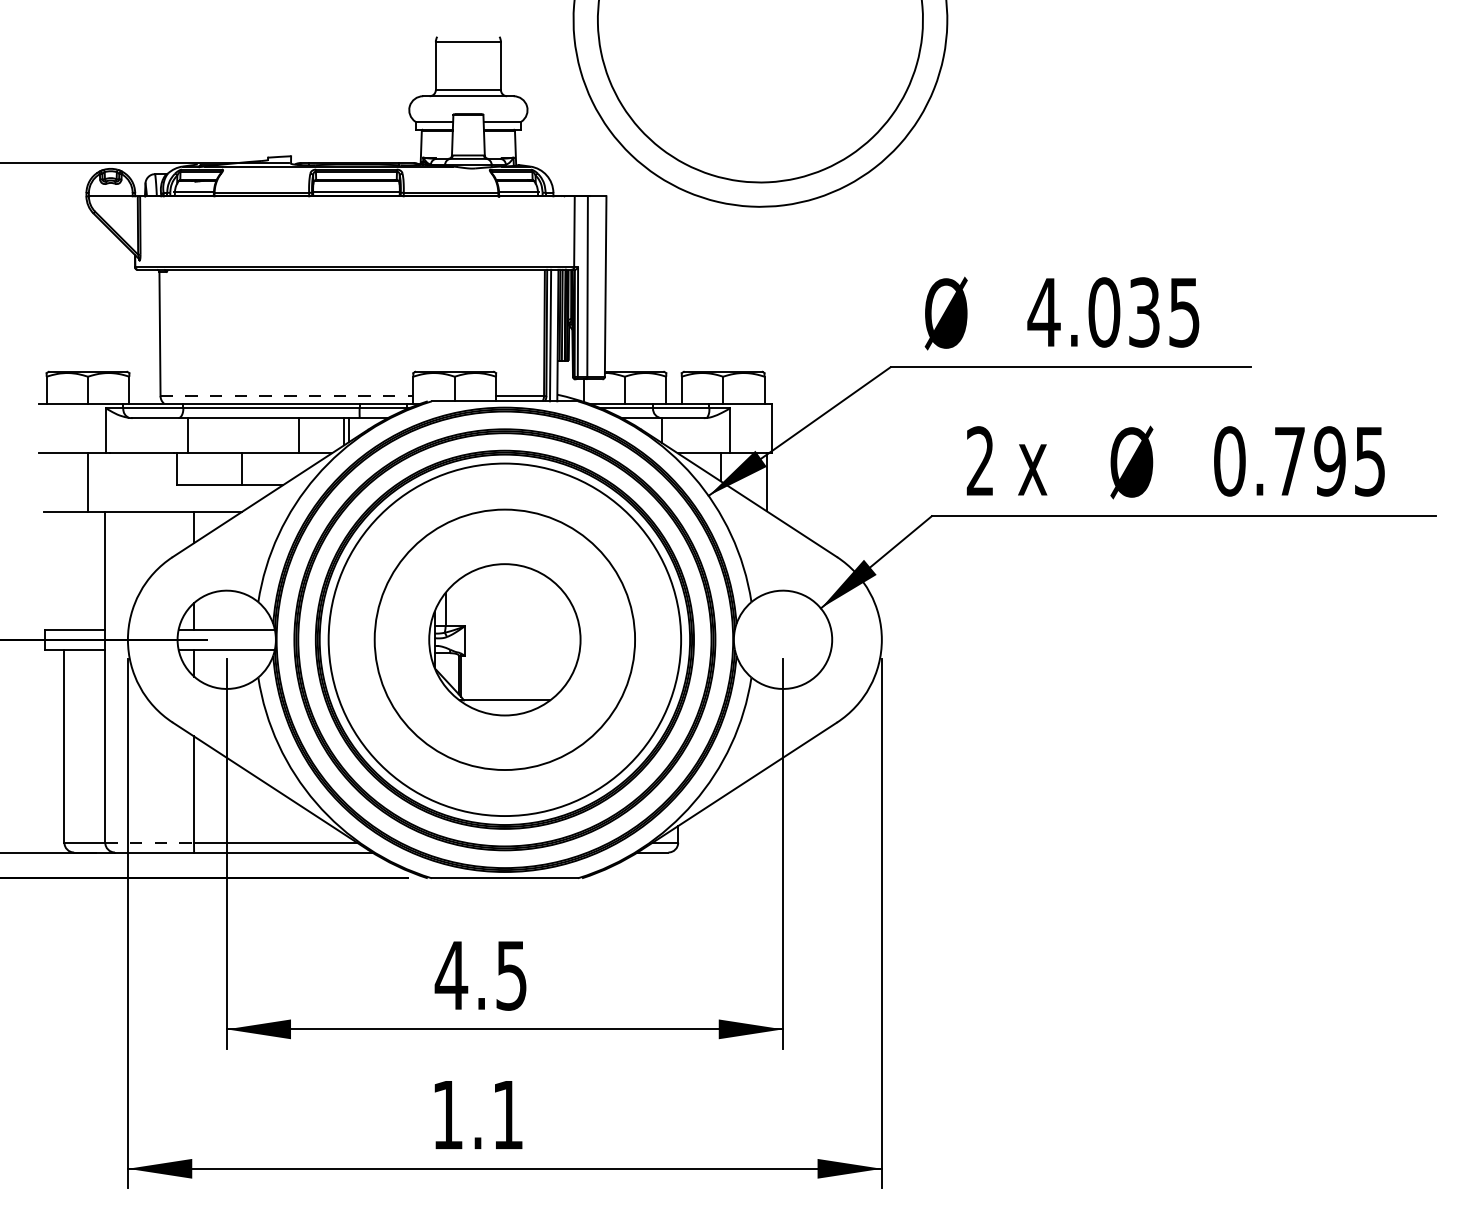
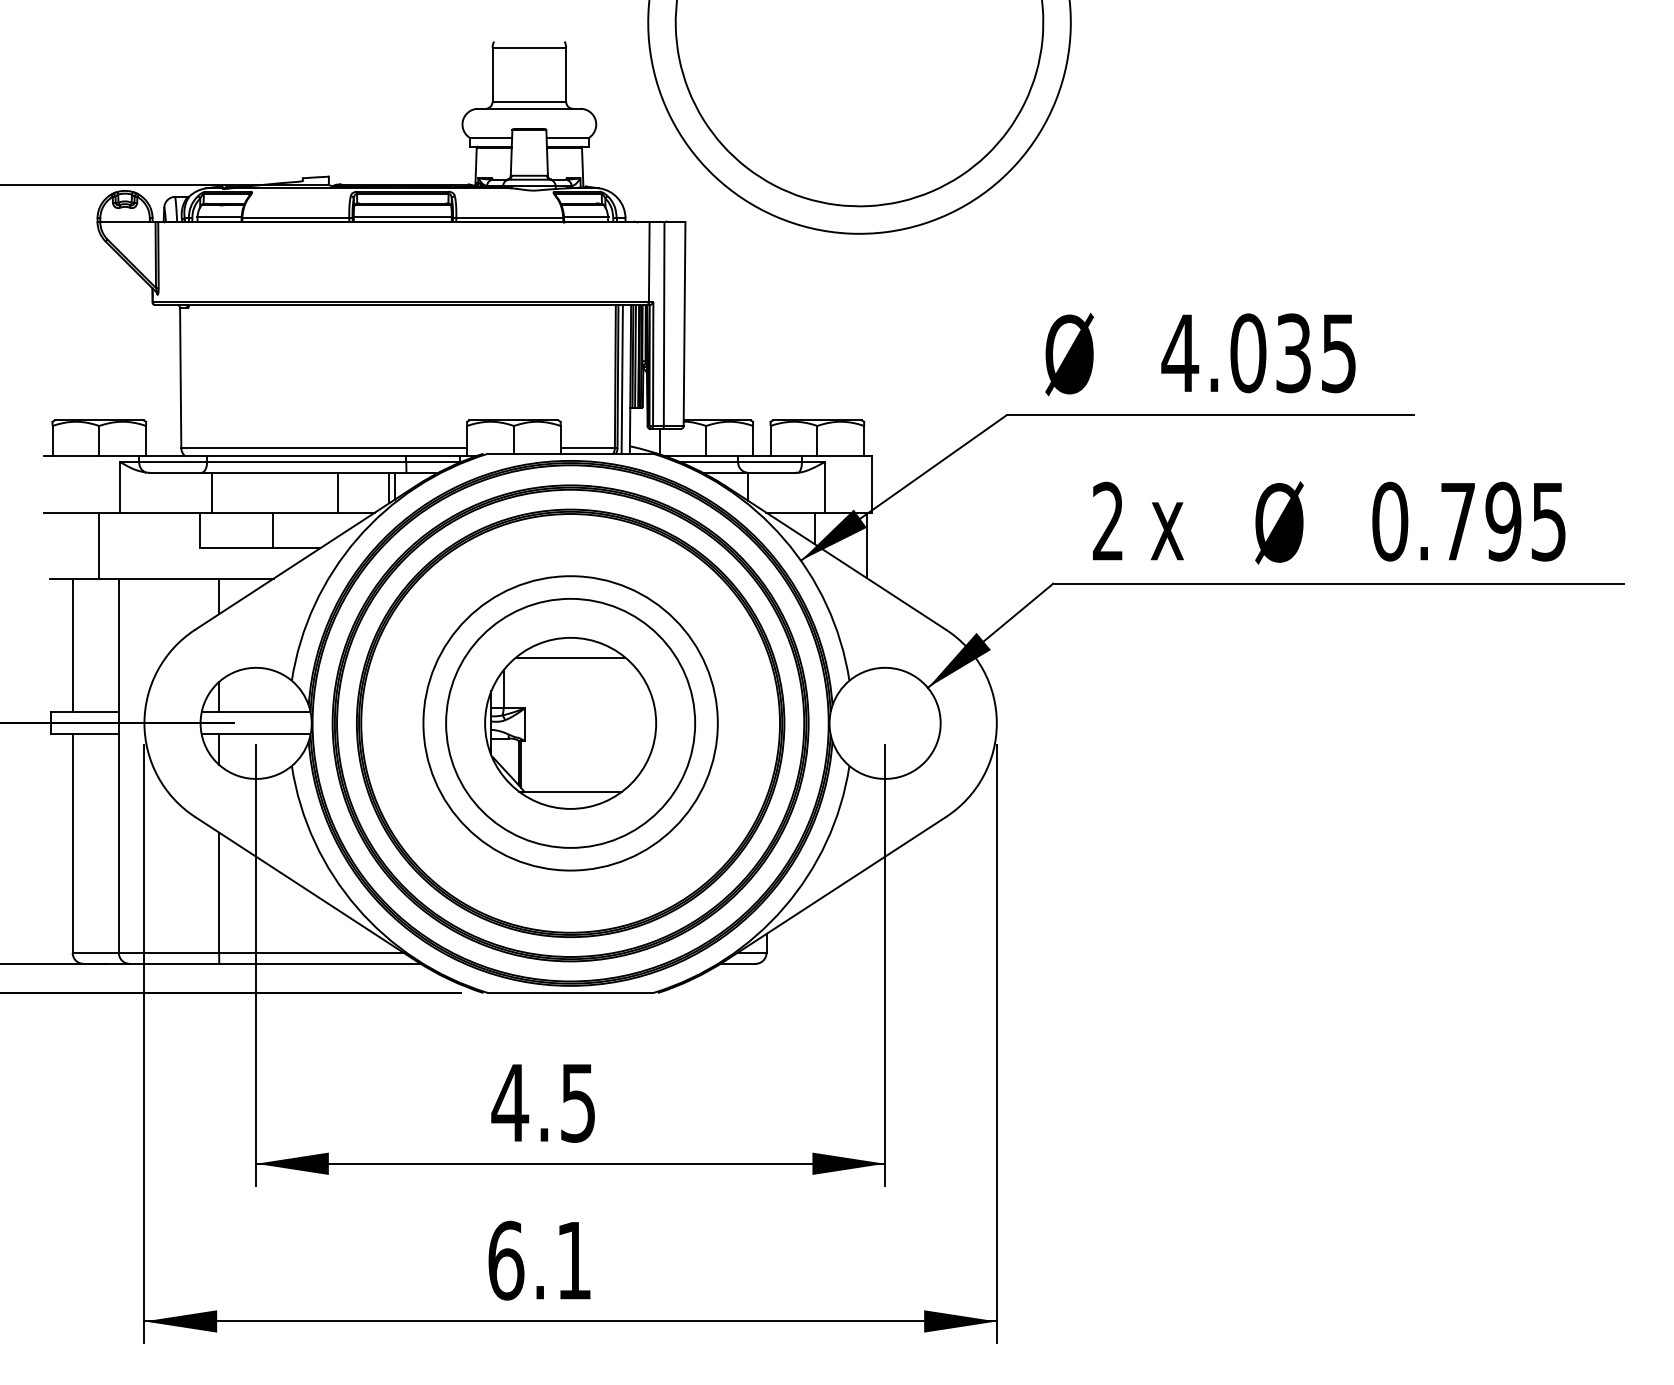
line: (287, 395) -> (324, 447), dashed -> solid
line: (64, 570) -> (72, 645), added
line: (504, 581) -> (570, 657), added
circle: (504, 639) -> (570, 722), size x0.62
line: (150, 842) -> (169, 952), dashed -> solid
text: (448, 1114) -> (506, 1260), 1.1 -> 6.1

